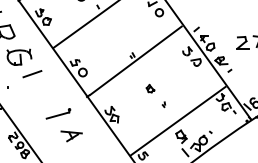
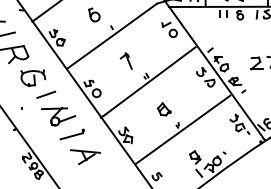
part: (111, 39) -> (125, 60), added
part: (150, 88) -> (164, 109), size x1.67
part: (44, 95) -> (58, 116), added
line: (177, 120) -> (182, 129), moved
part: (71, 135) -> (85, 156), size x1.43

